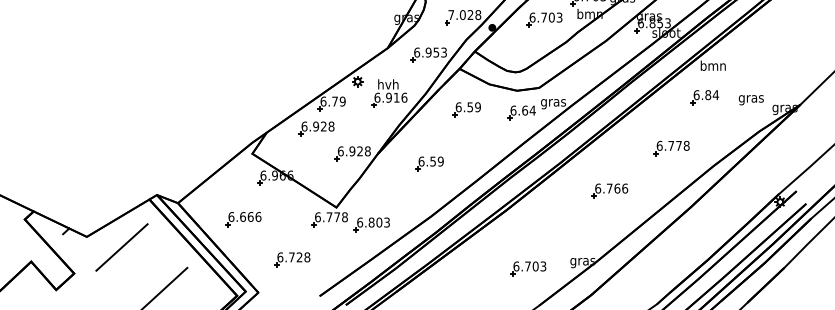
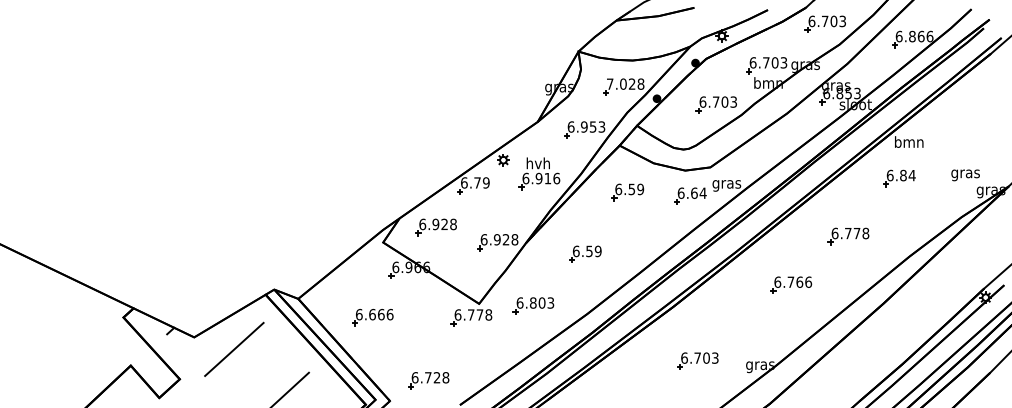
part: (543, 19) -> (715, 104), moved
text: (751, 100) -> (965, 175), moved
part: (315, 129) -> (435, 227), moved
part: (671, 148) -> (848, 236), moved
part: (371, 224) -> (533, 305), moved
part: (292, 259) -> (428, 380), moved
part: (527, 268) -> (697, 360), moved

